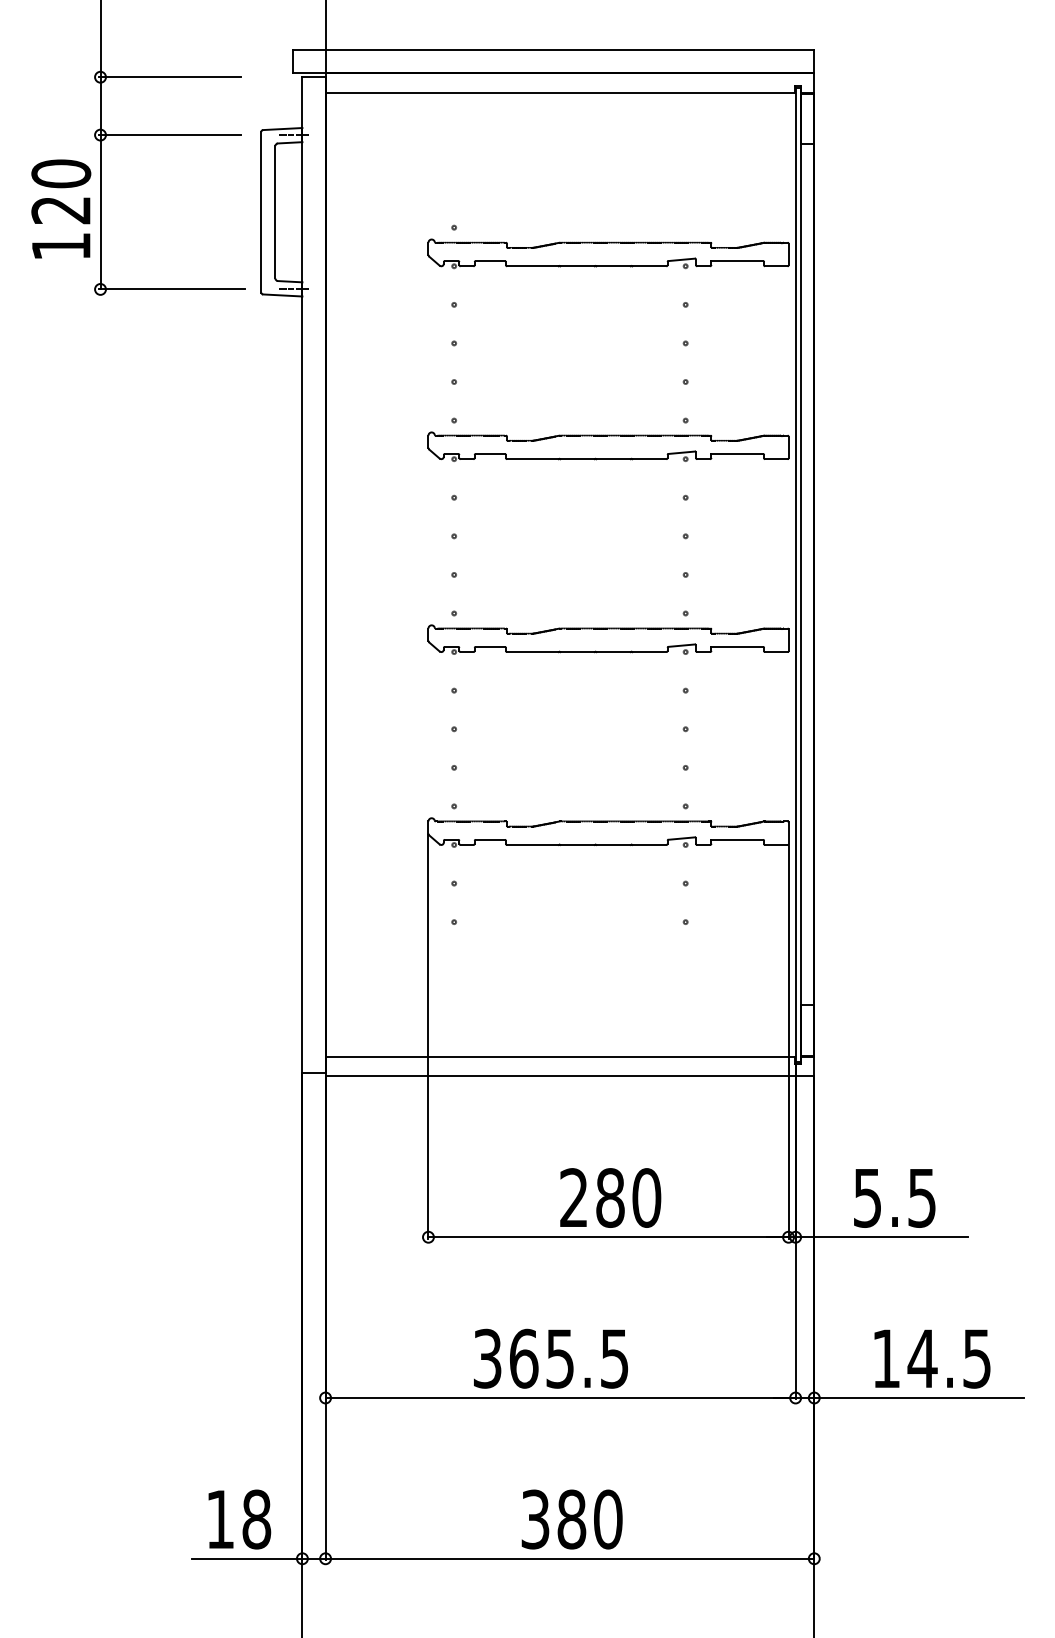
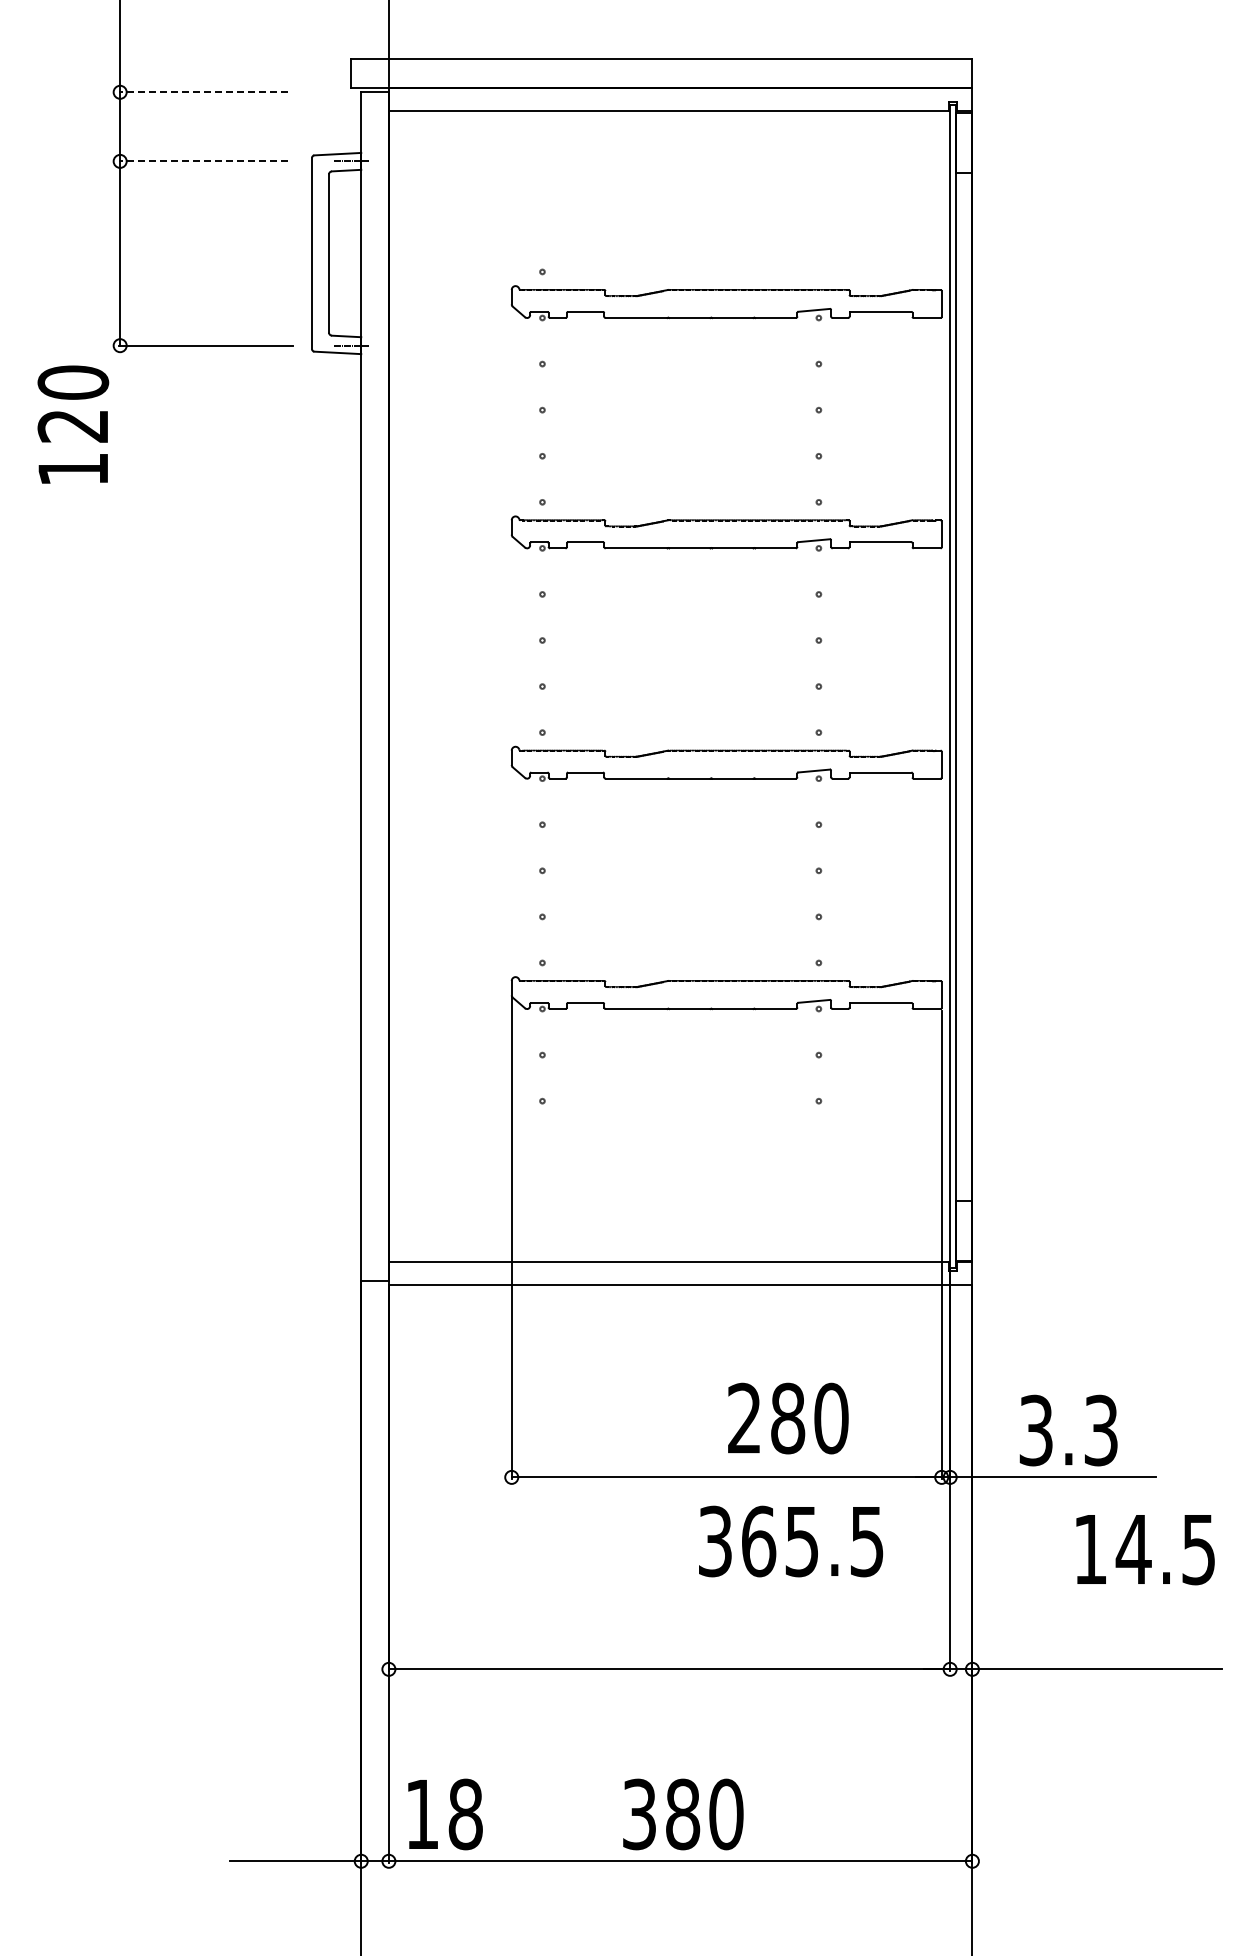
line: (170, 77) -> (203, 92), solid -> dashed
line: (170, 135) -> (203, 161), solid -> dashed
text: (61, 208) -> (73, 424), moved
text: (610, 1197) -> (788, 1418), moved
text: (894, 1197) -> (1068, 1429), 5.5 -> 3.3
text: (551, 1358) -> (791, 1541), moved
text: (932, 1359) -> (1145, 1550), moved
text: (239, 1519) -> (445, 1814), moved

